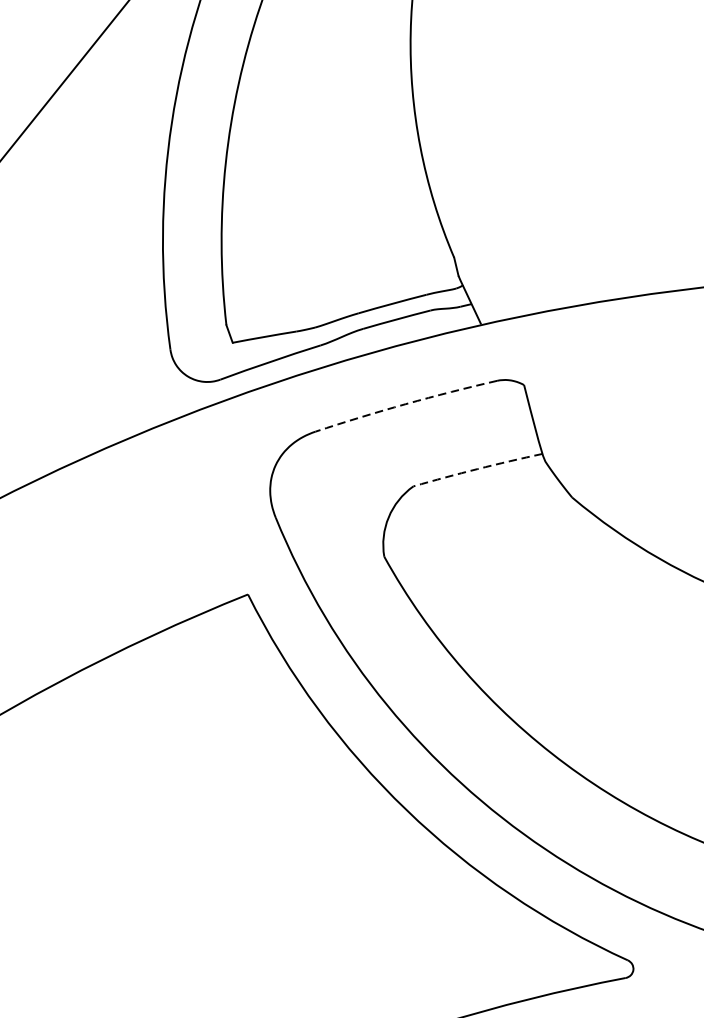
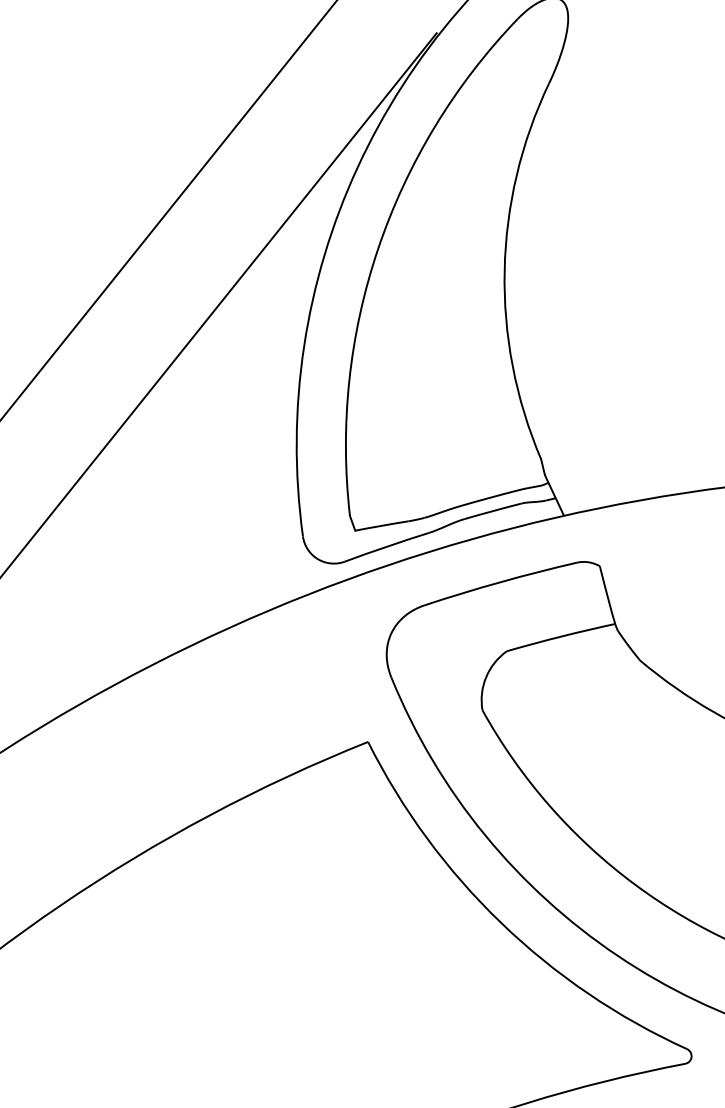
arc: (405, 404) -> (500, 582), dashed -> solid
arc: (477, 468) -> (560, 636), dashed -> solid

